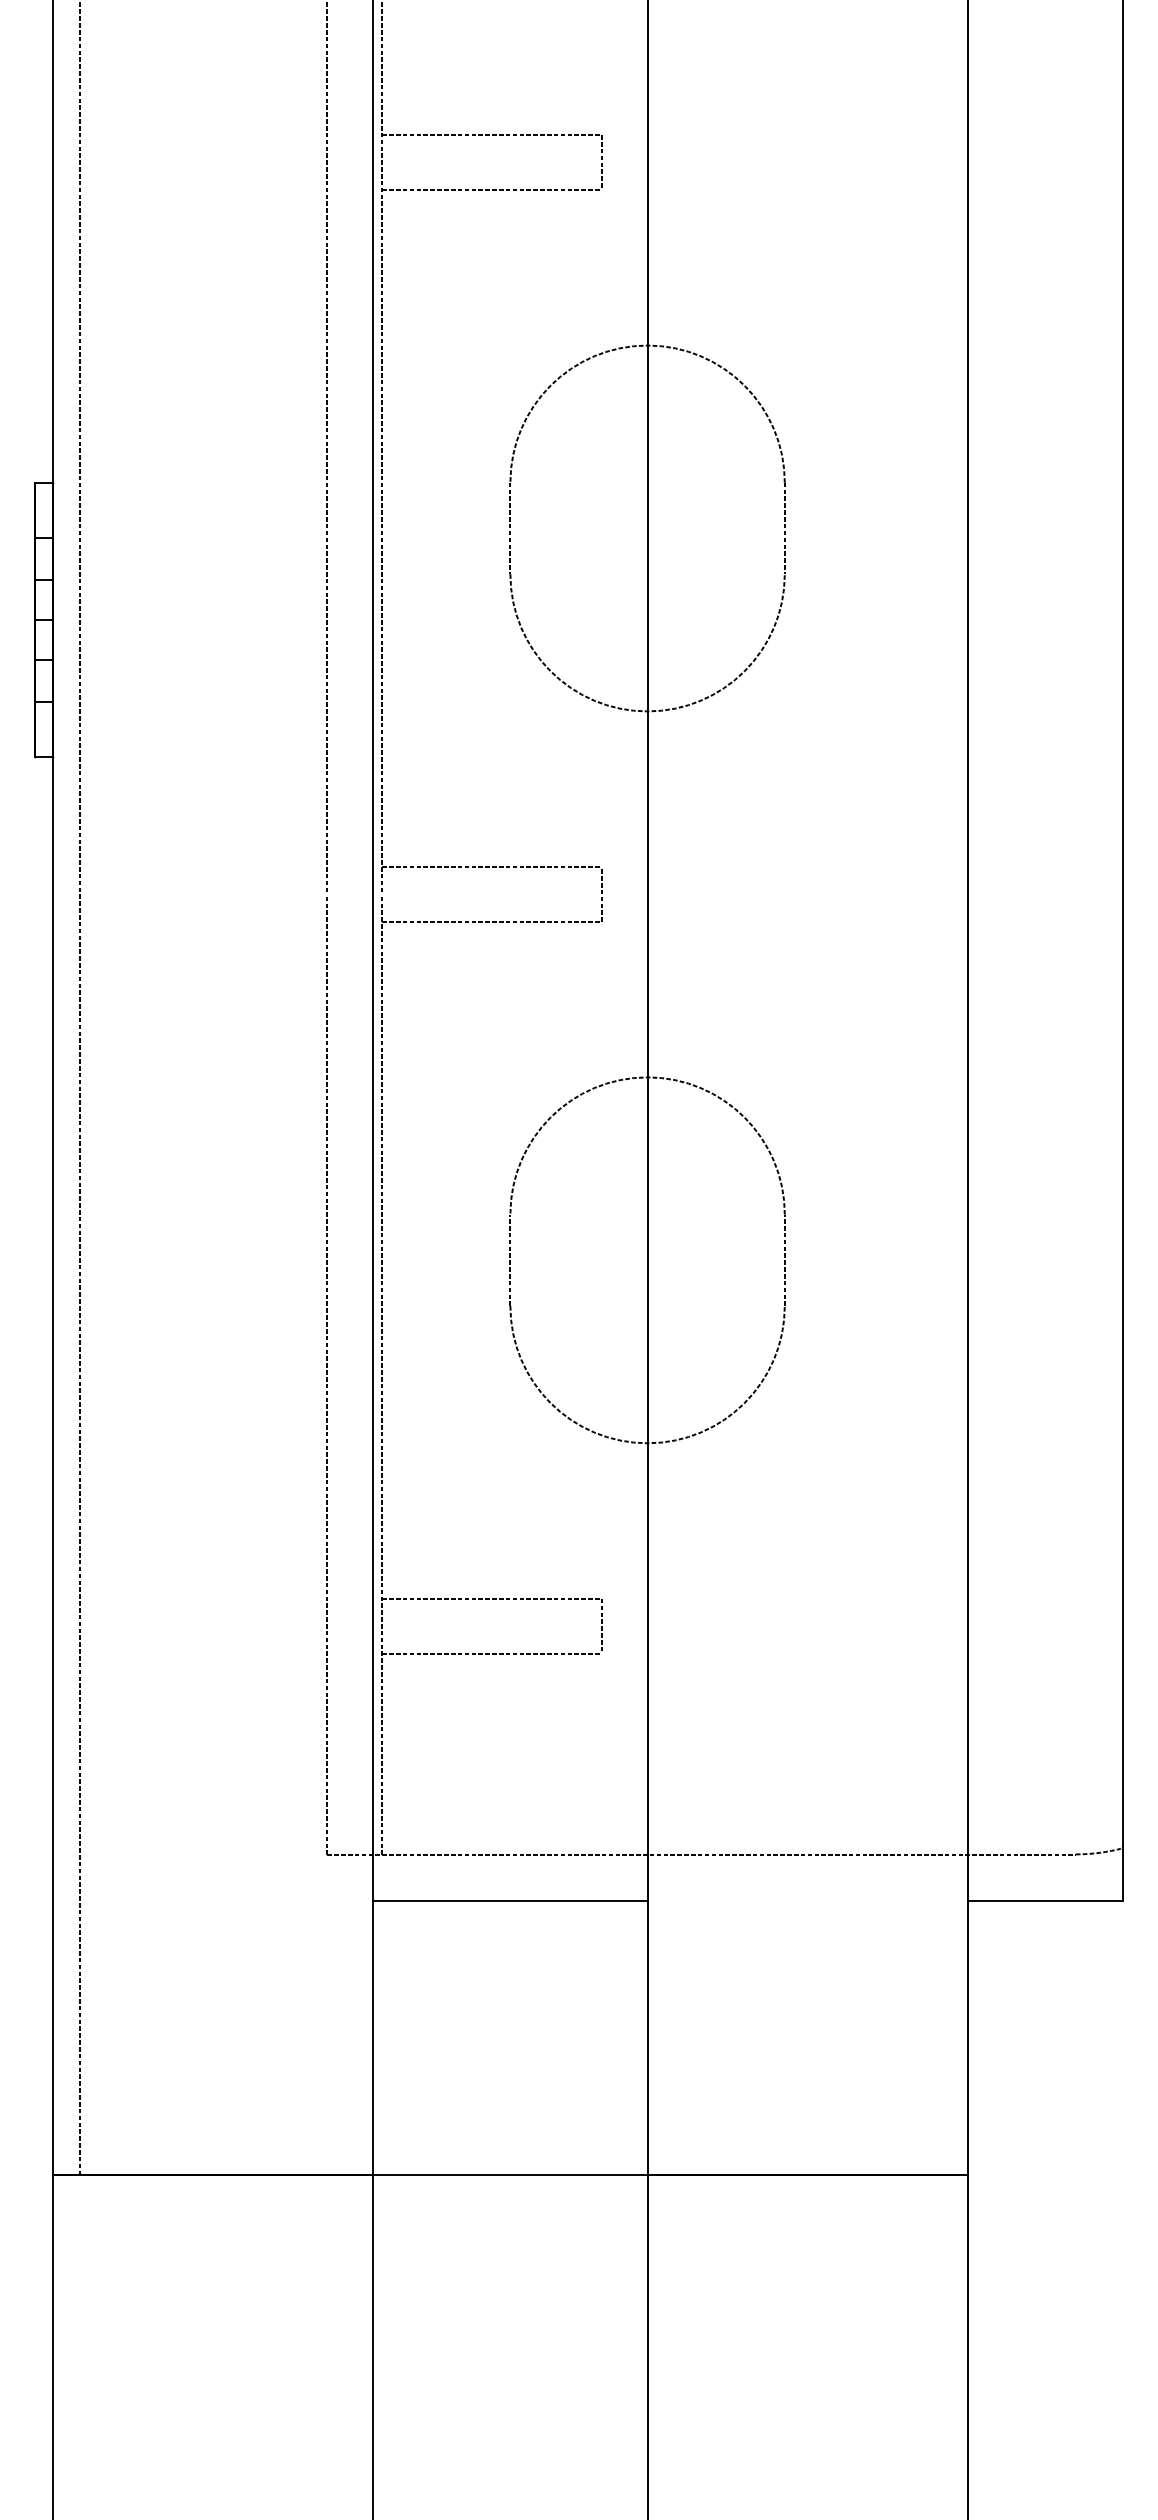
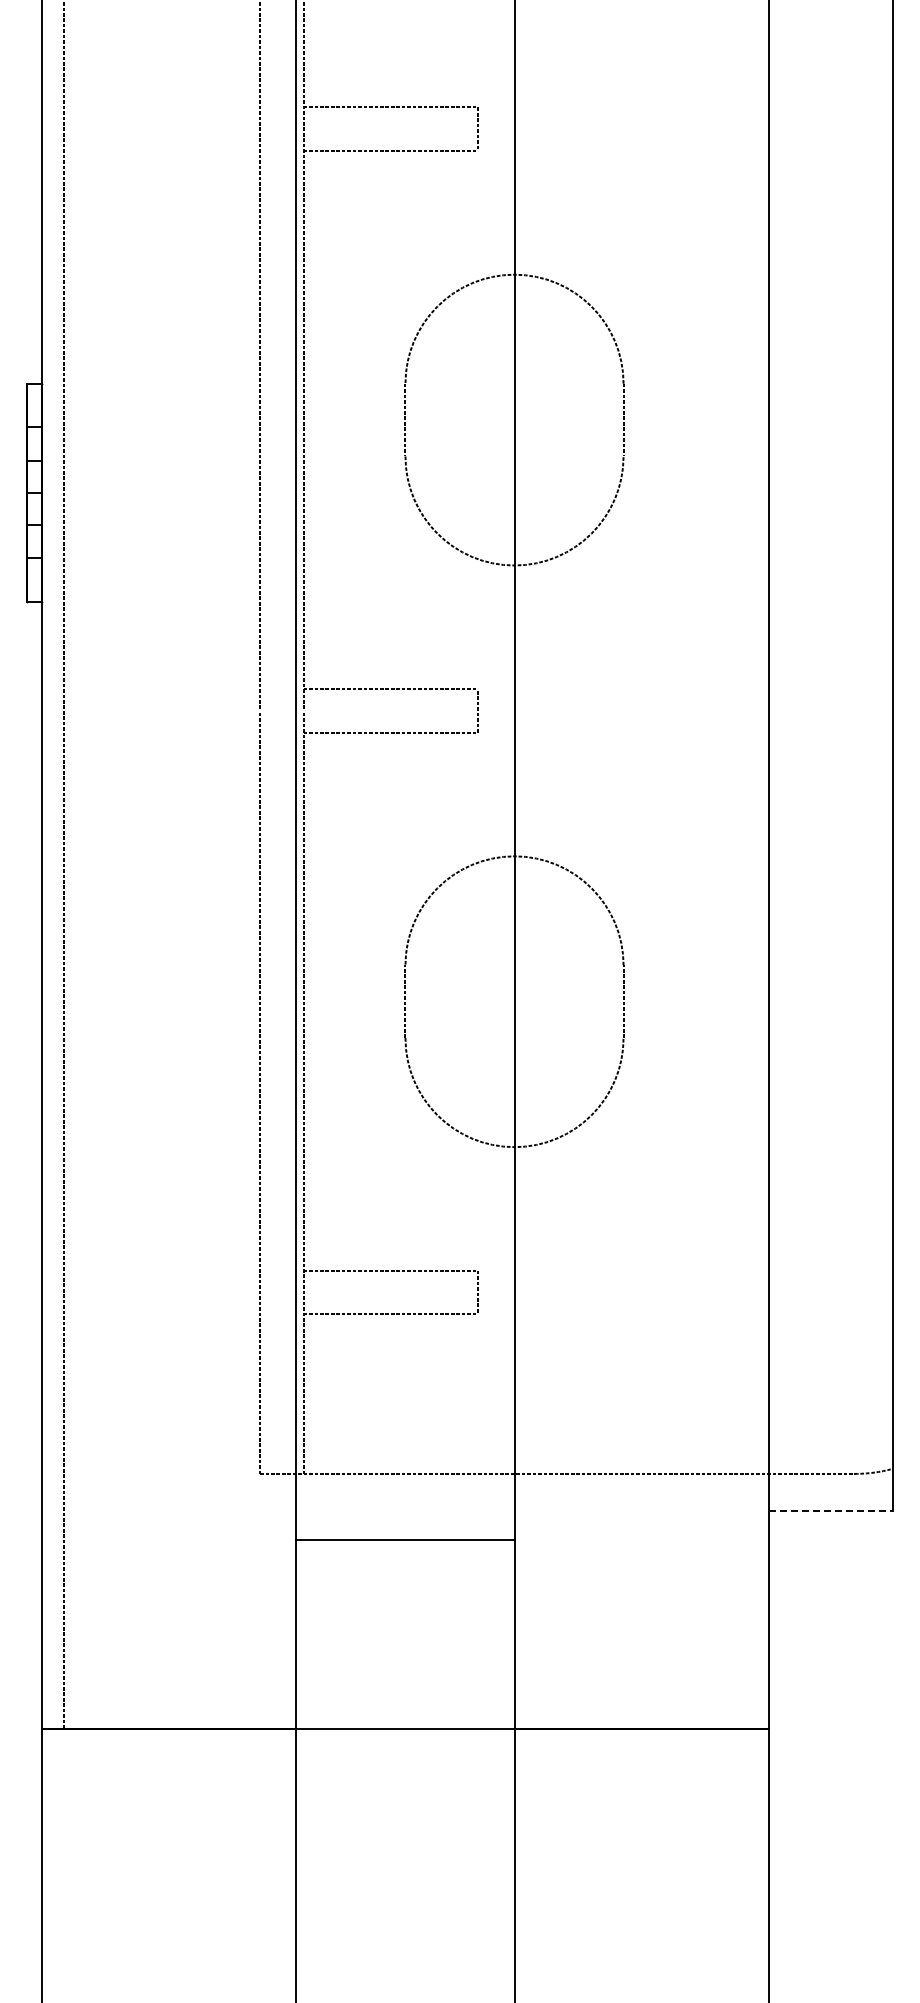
line: (510, 1900) -> (405, 1539), moved
line: (1045, 1900) -> (830, 1510), solid -> dashed

